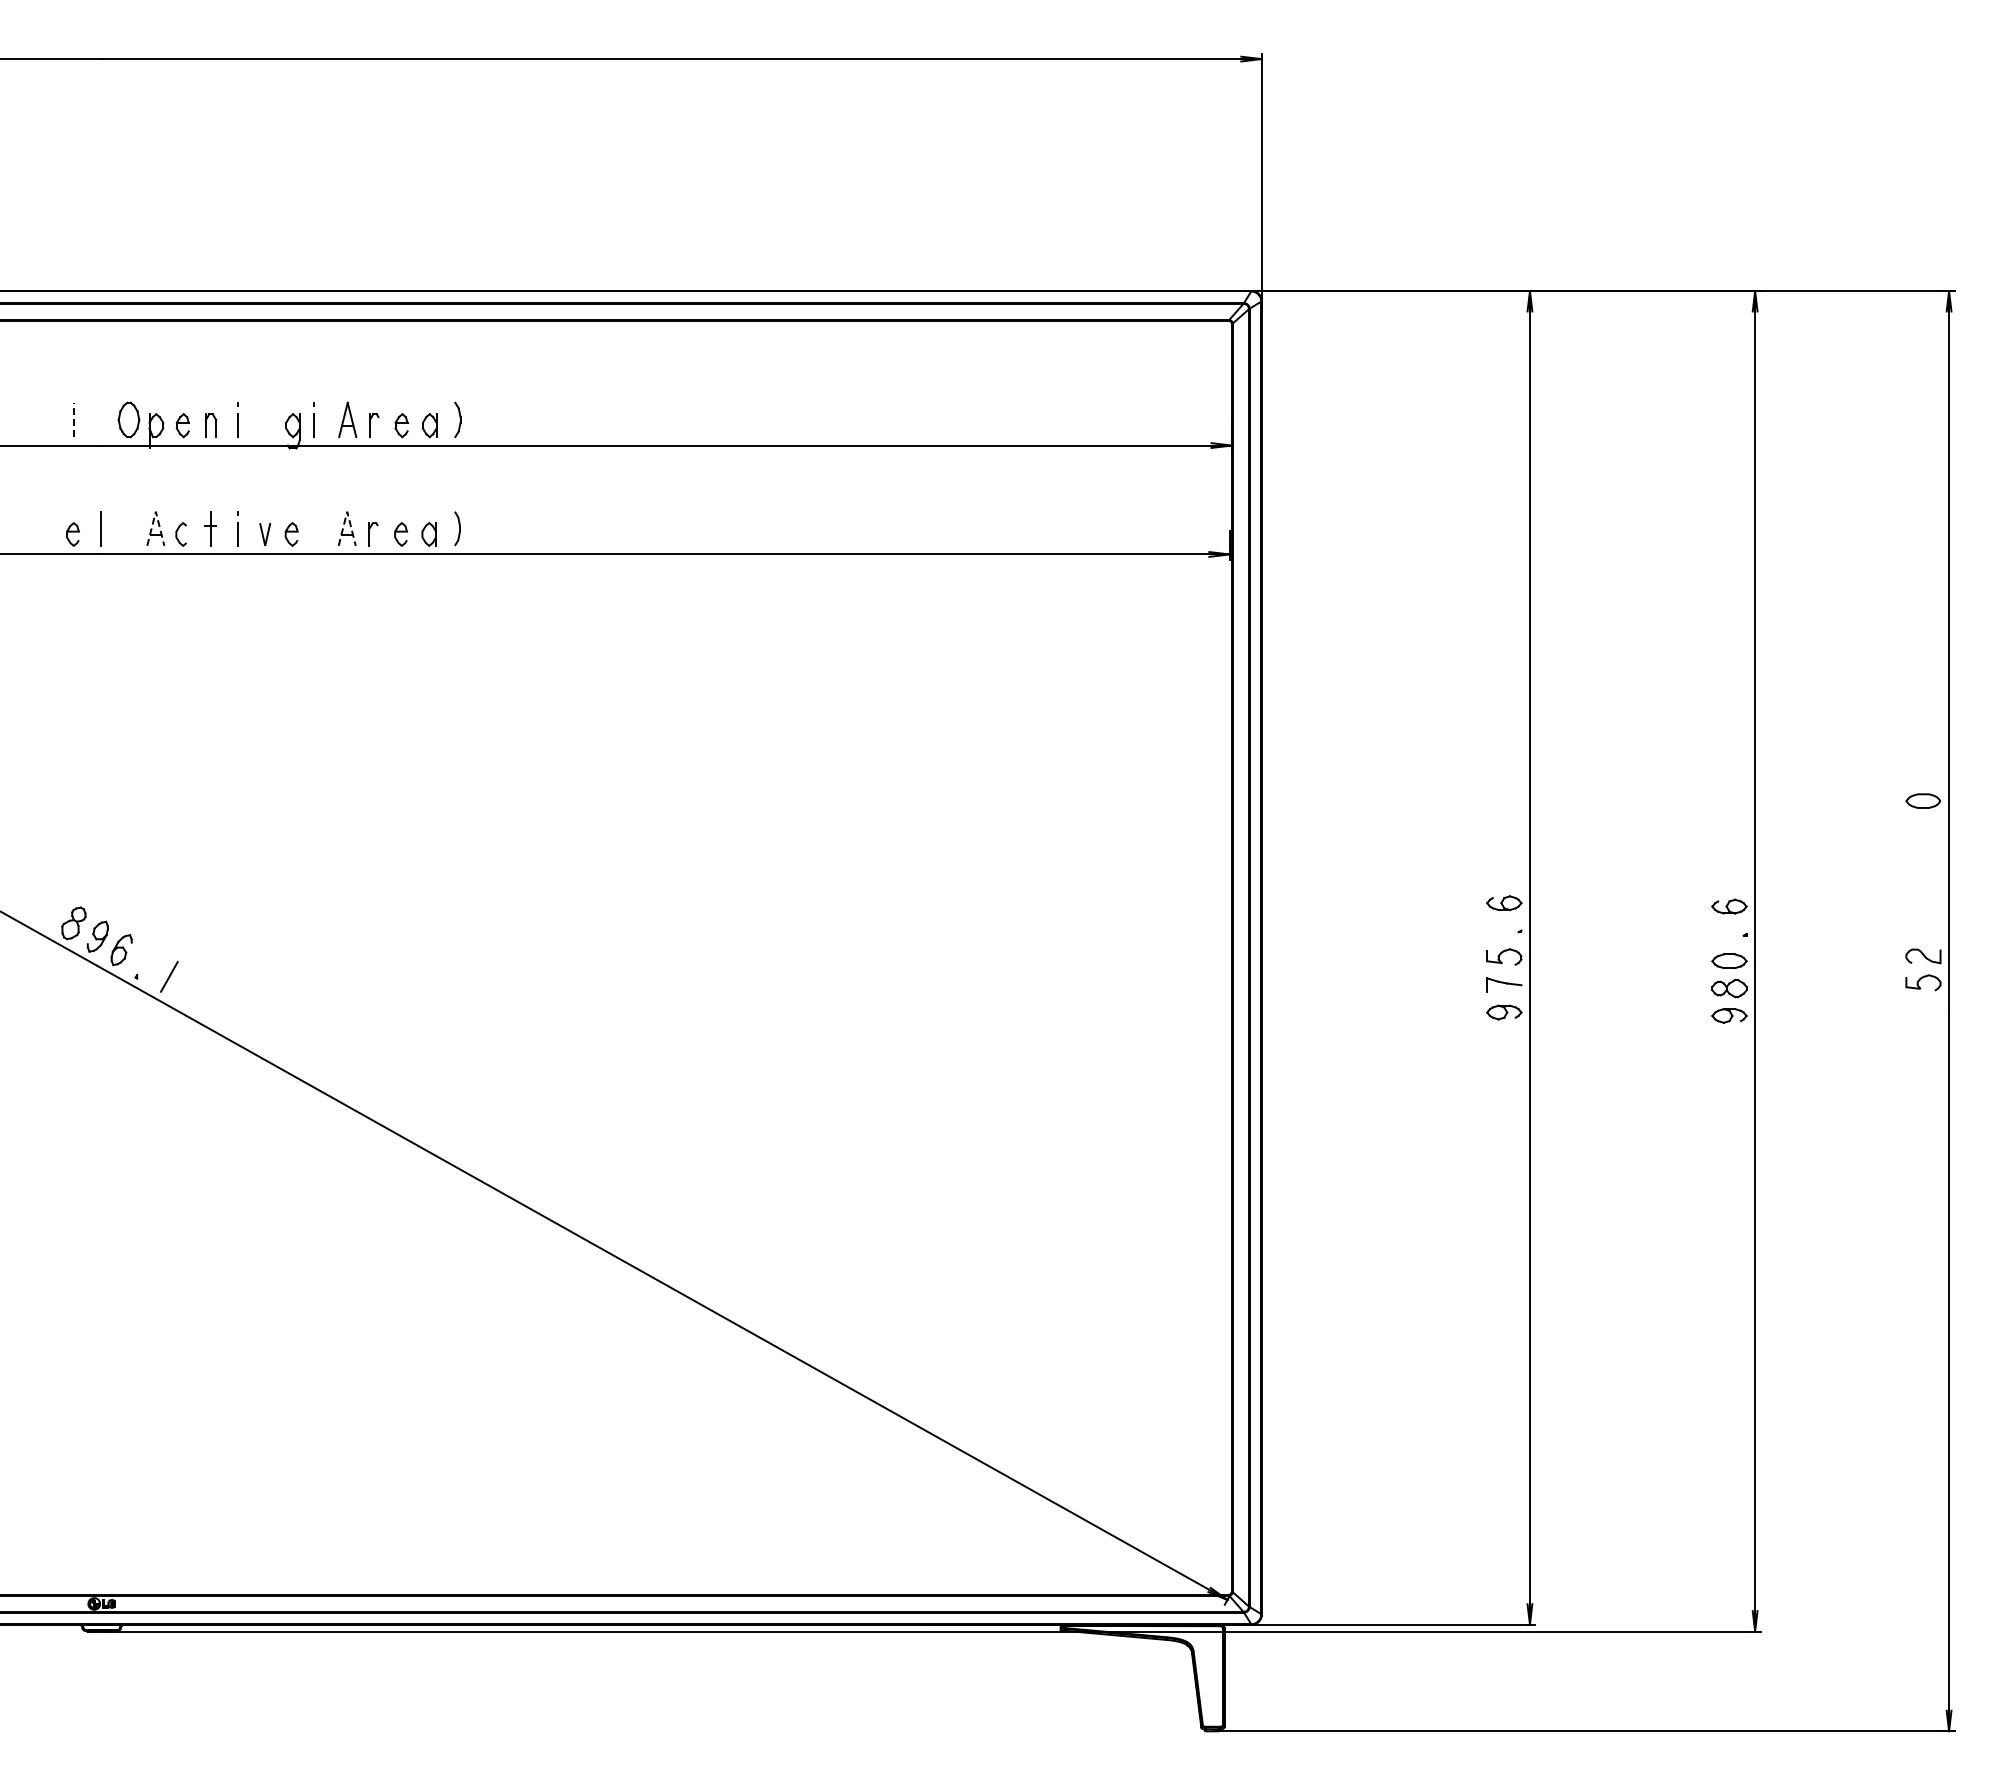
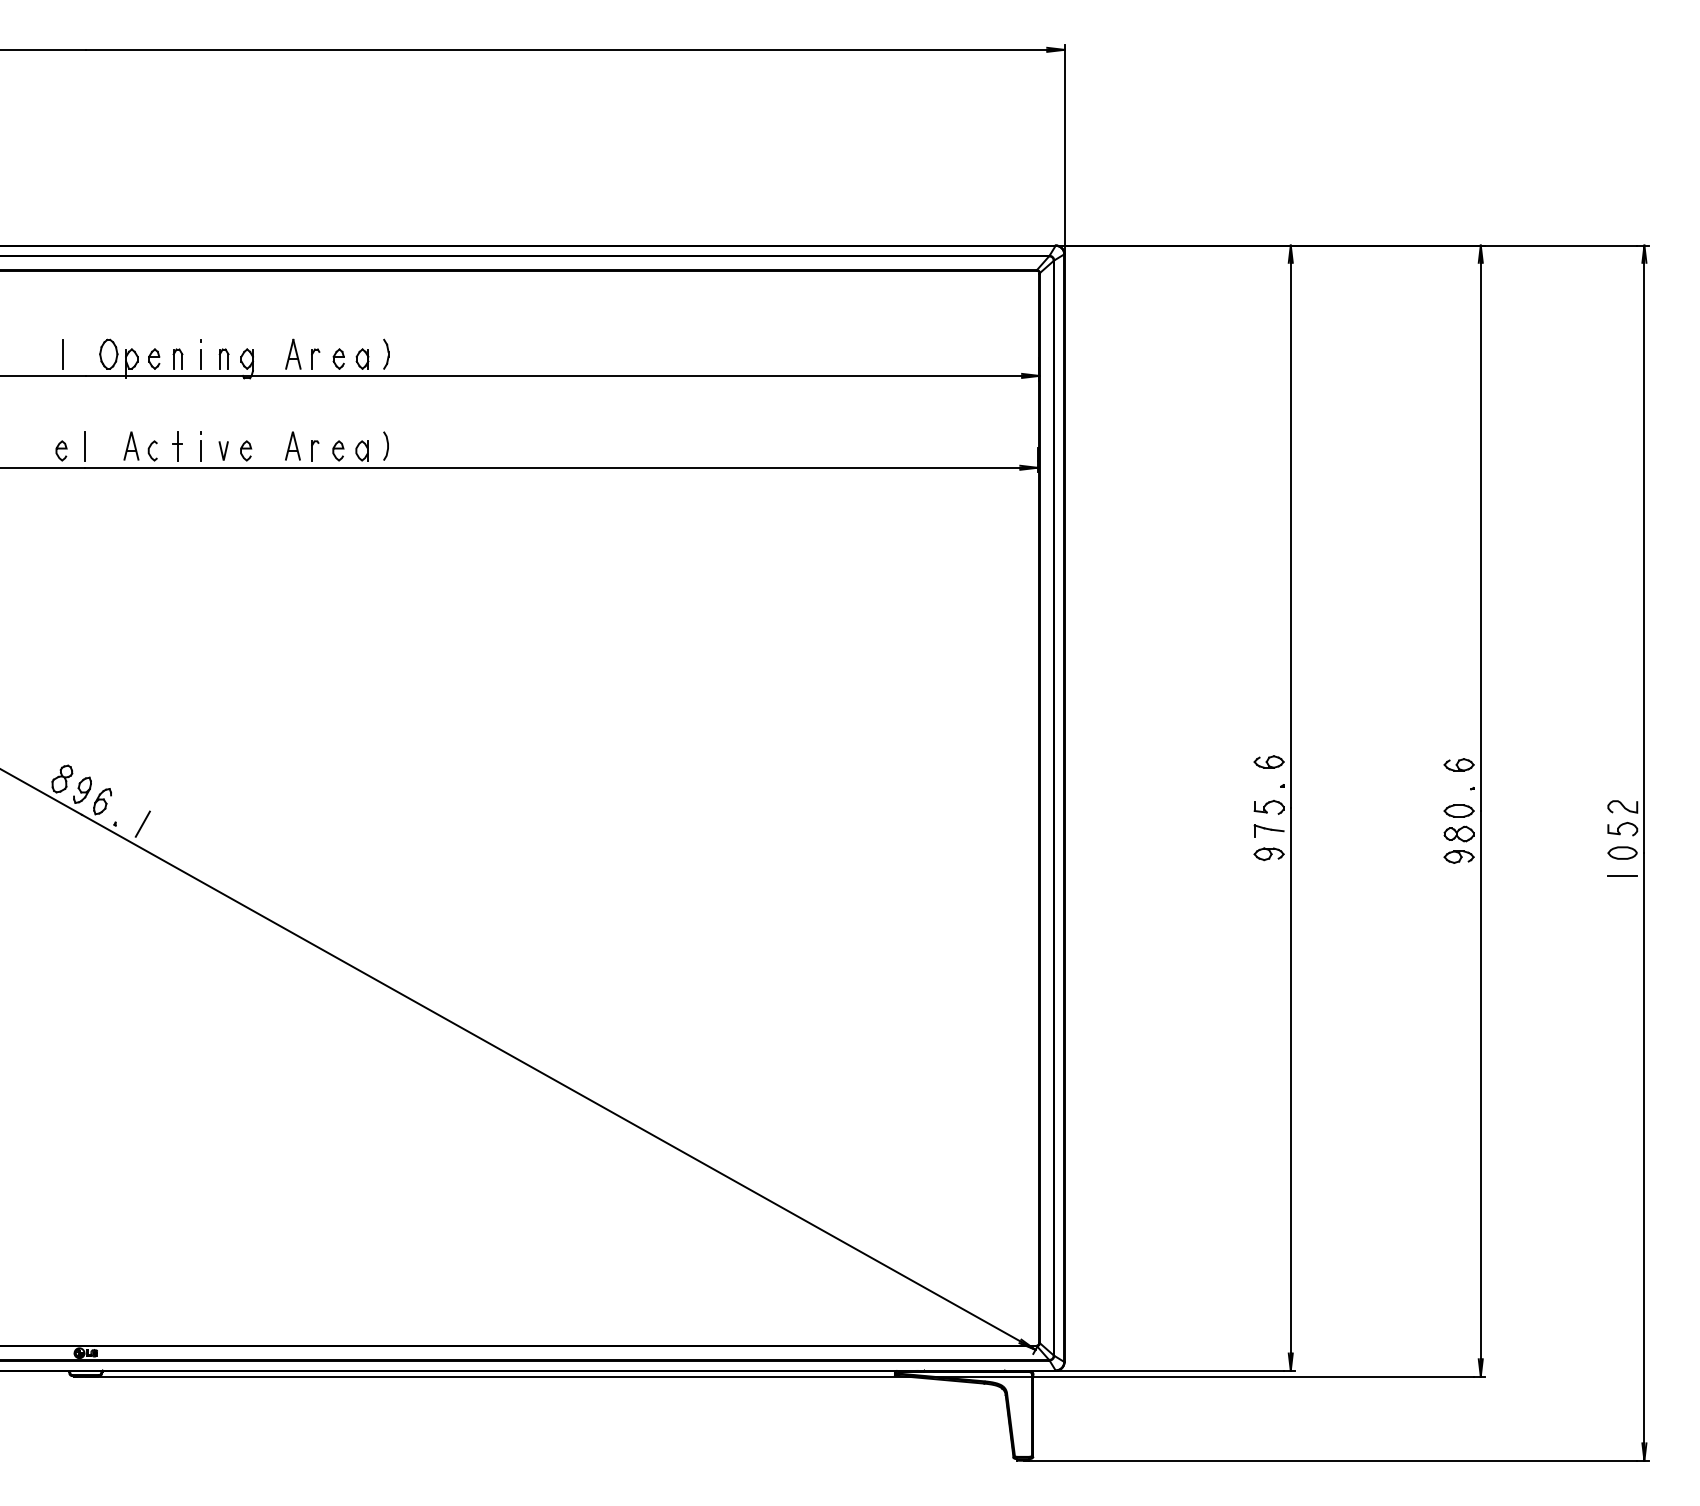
line: (74, 419) -> (62, 353), dashed -> solid
line: (313, 419) -> (264, 353), removed
part: (265, 425) -> (223, 358), added
line: (155, 511) -> (131, 431), dashed -> solid
line: (347, 511) -> (293, 431), dashed -> solid
part: (1922, 800) -> (1621, 852), moved
line: (1923, 1038) -> (1622, 876), added

